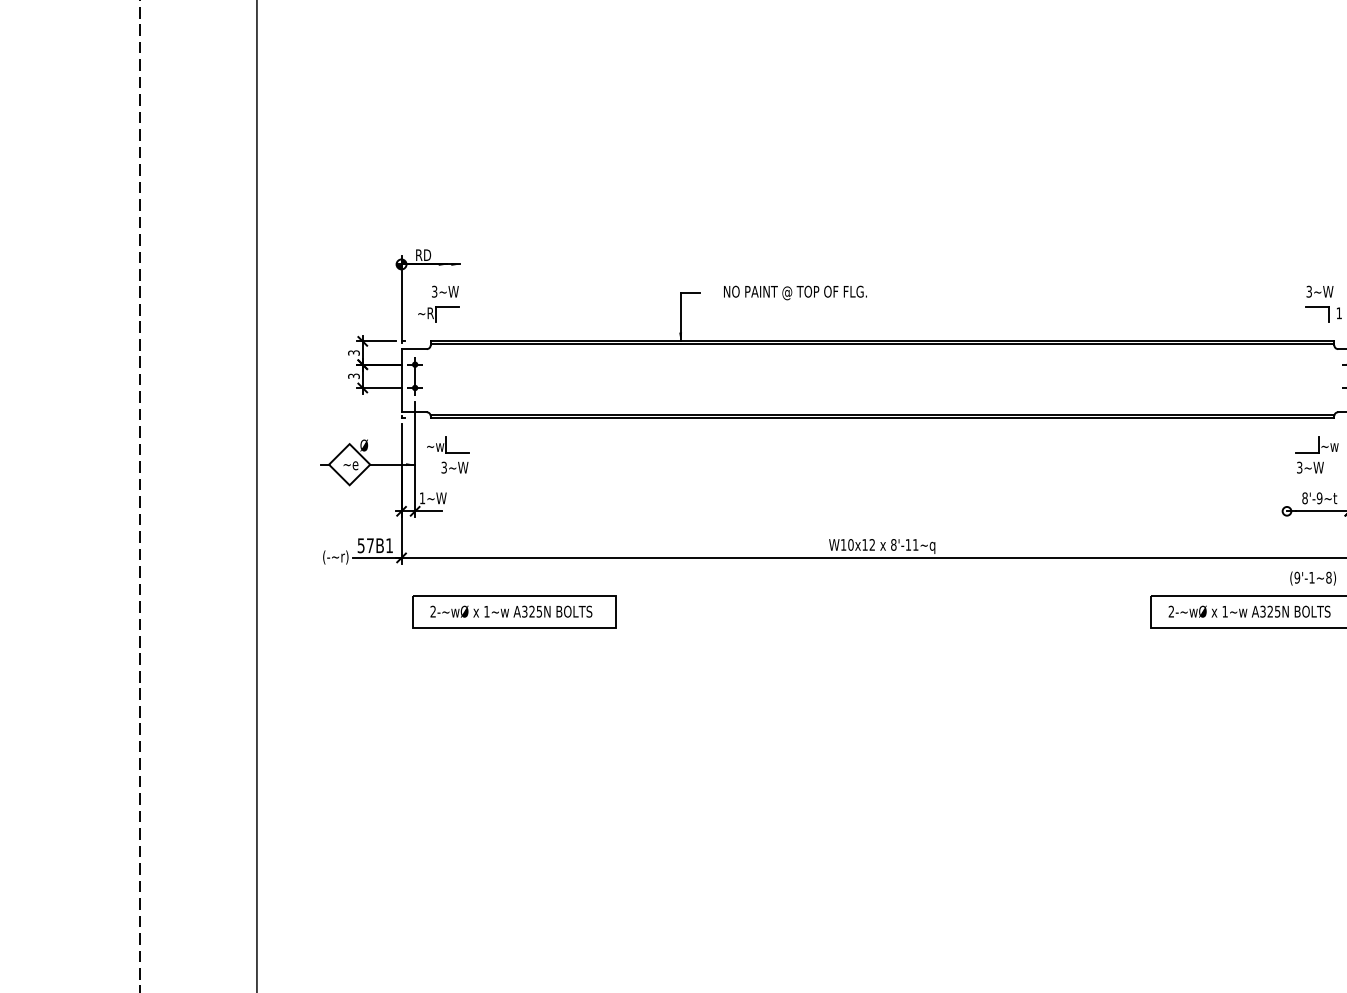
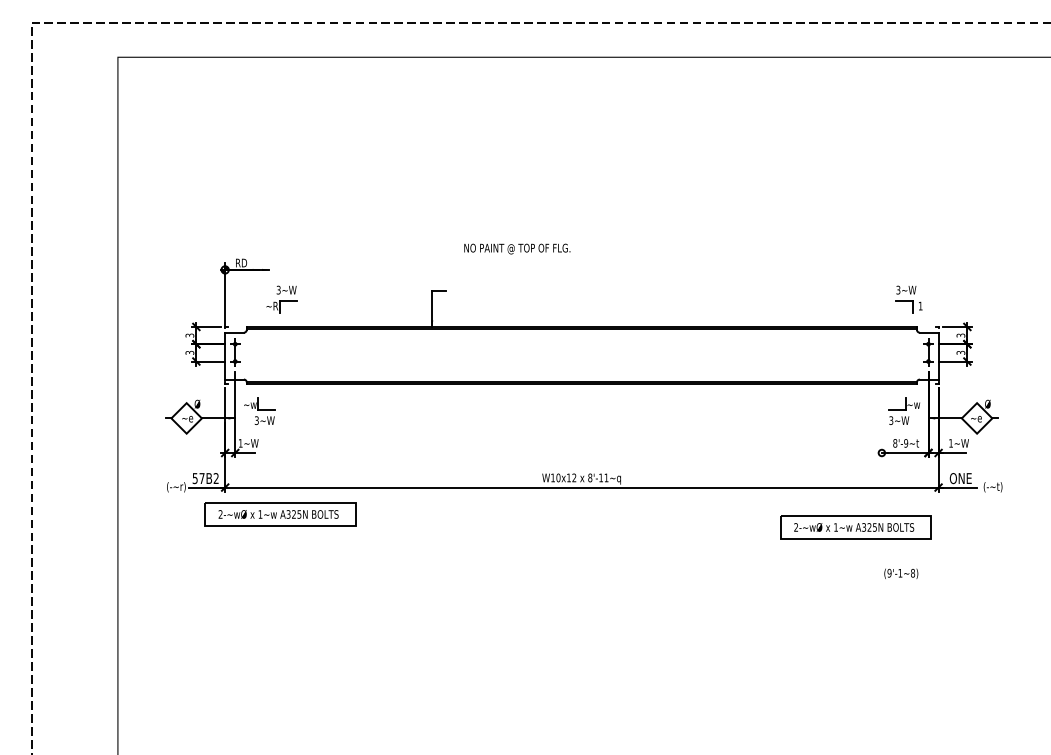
text: (795, 292) -> (517, 248), moved
part: (438, 304) -> (281, 299), moved
text: (388, 545) -> (215, 478), 57B1 -> 57B2
text: (1313, 578) -> (901, 573), moved
part: (513, 611) -> (280, 514), moved

